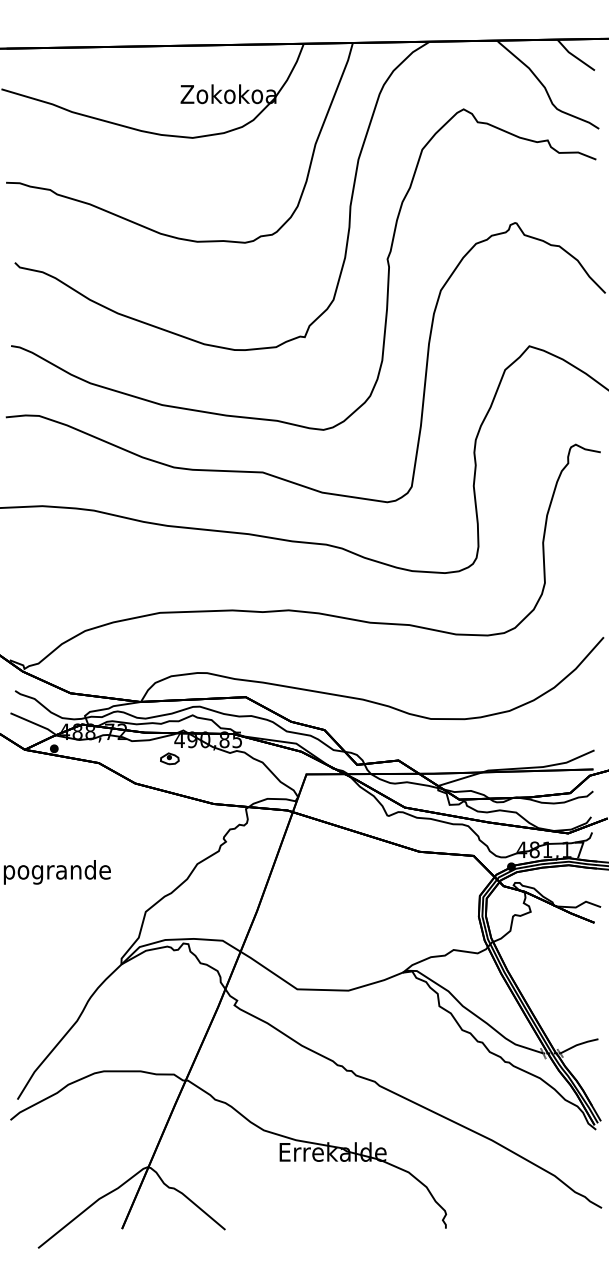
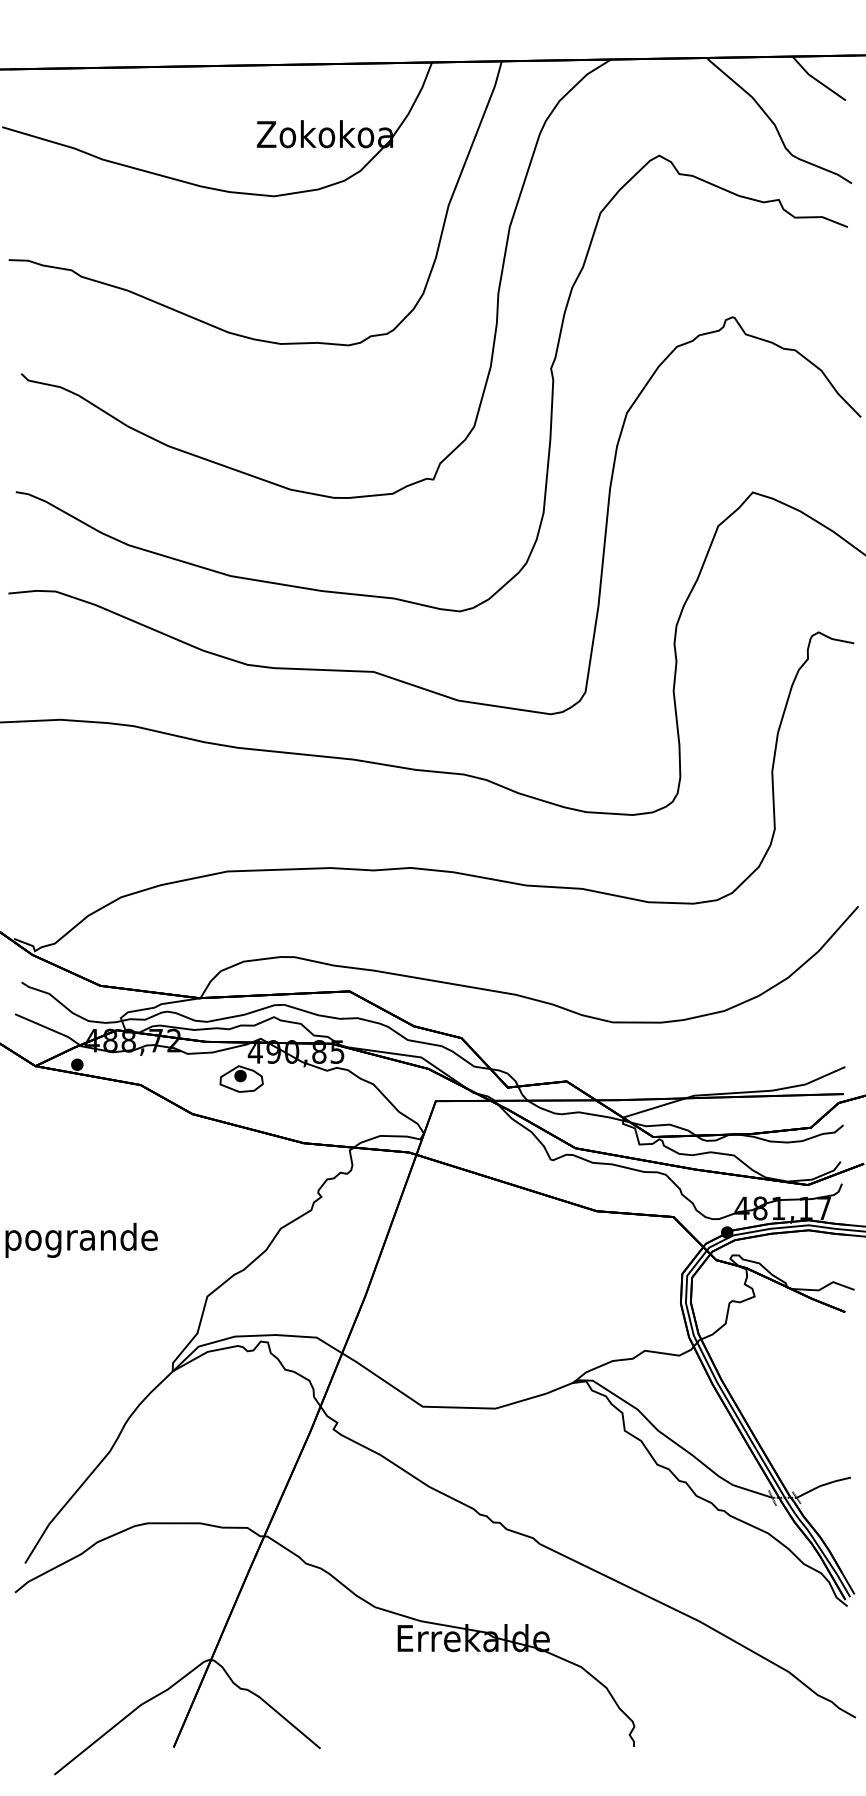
part: (169, 758) -> (241, 1078), size x1.67

